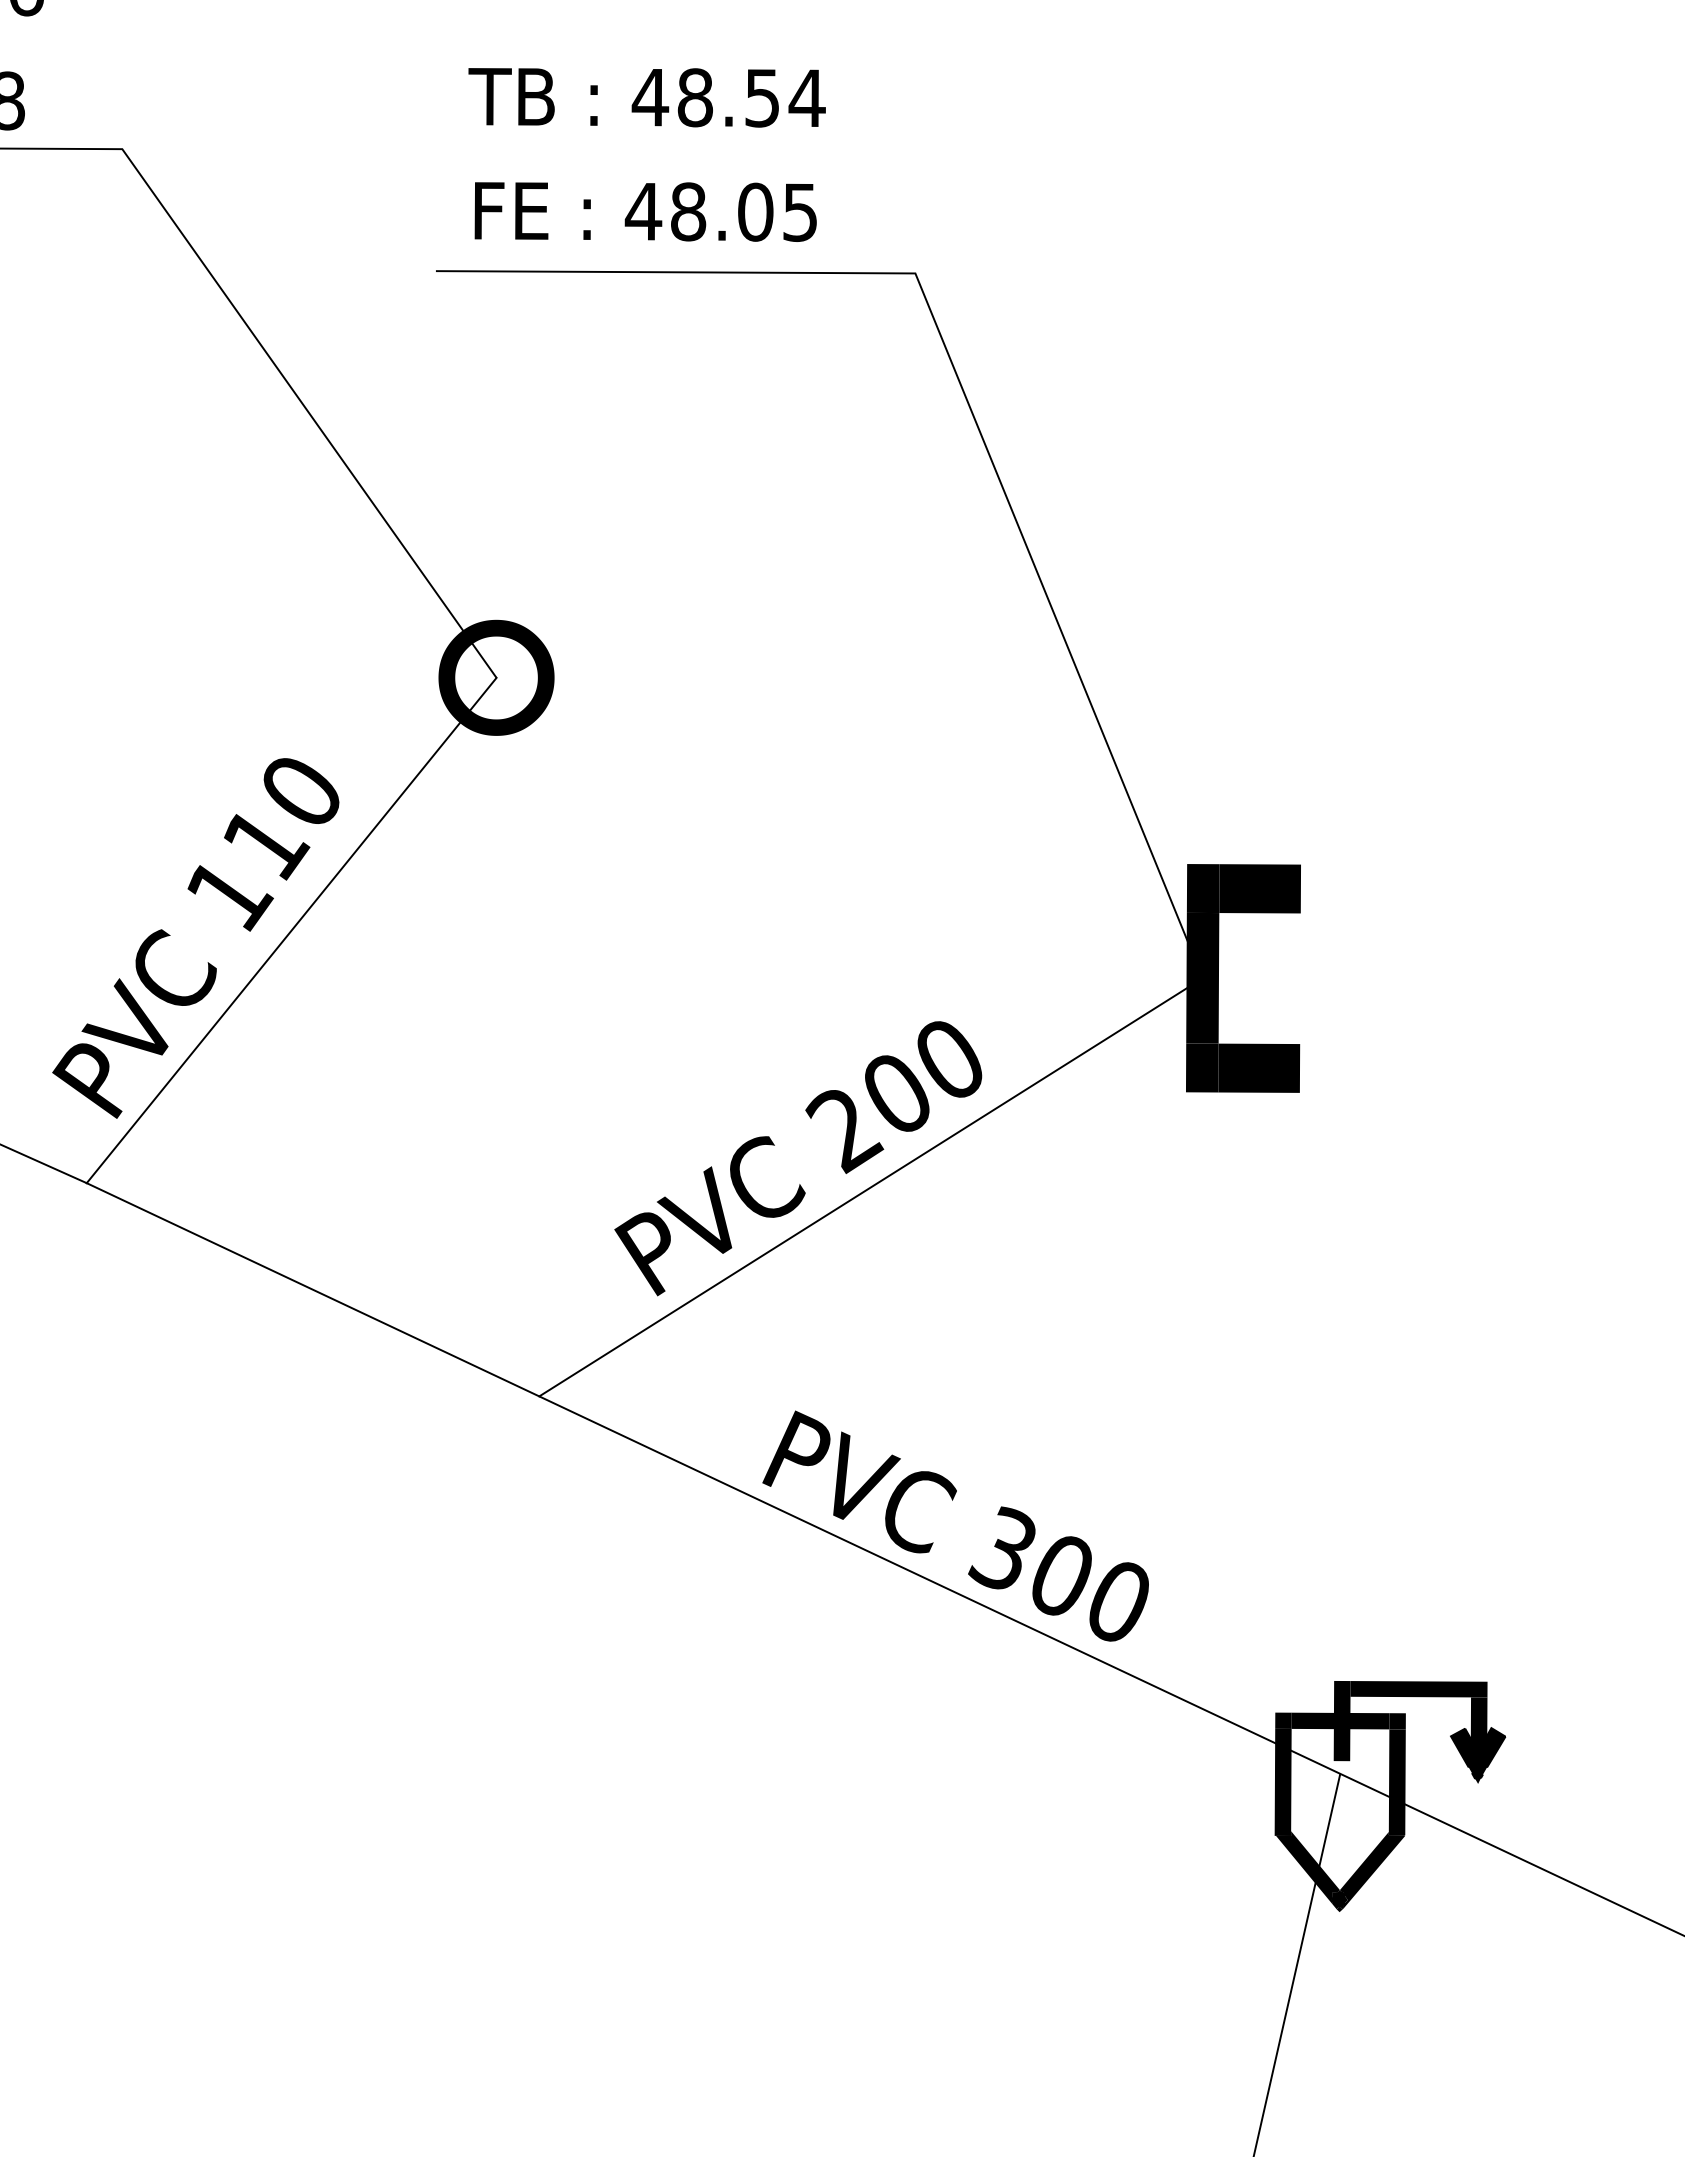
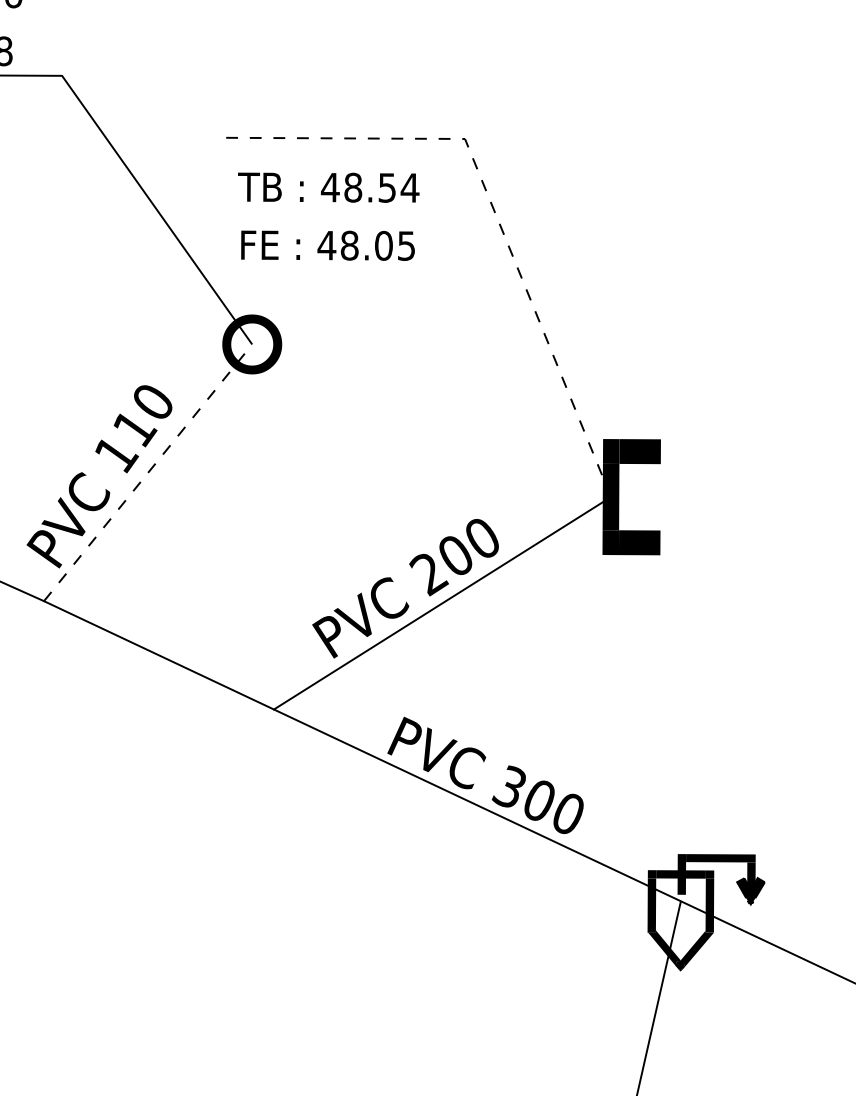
text: (646, 154) -> (328, 216), moved
line: (967, 402) -> (491, 204), solid -> dashed
line: (292, 929) -> (148, 472), solid -> dashed

